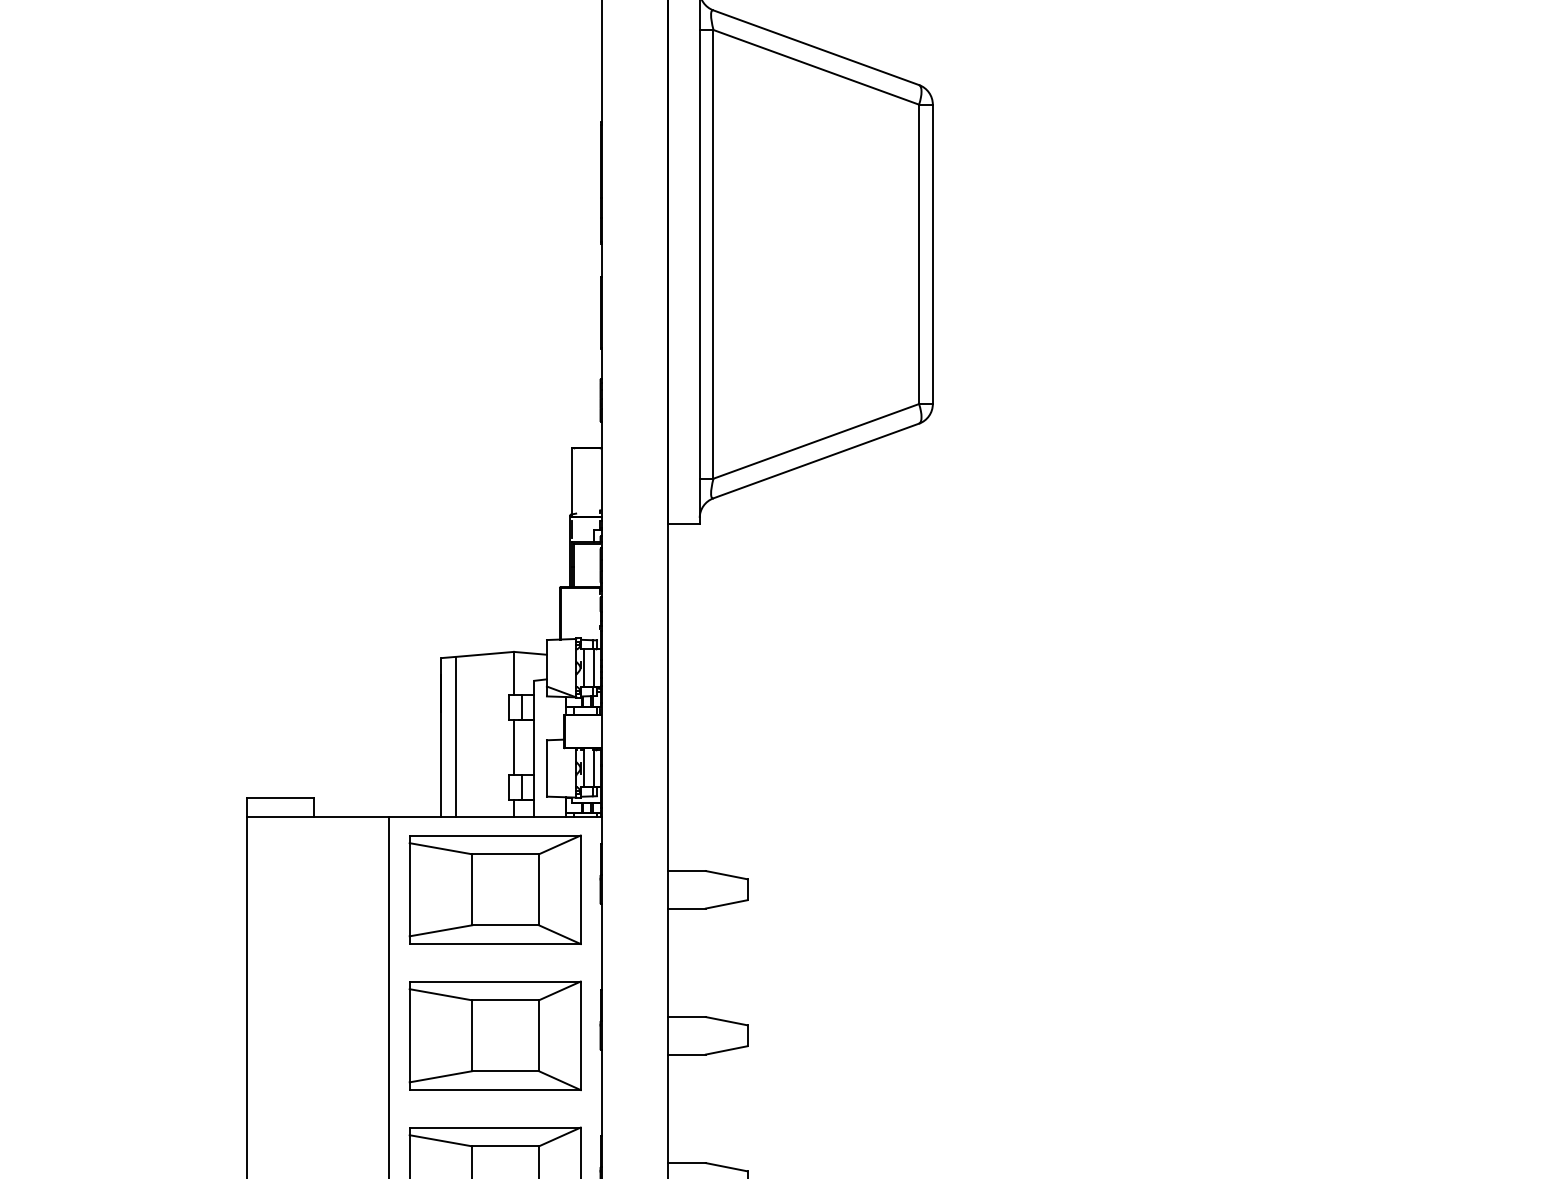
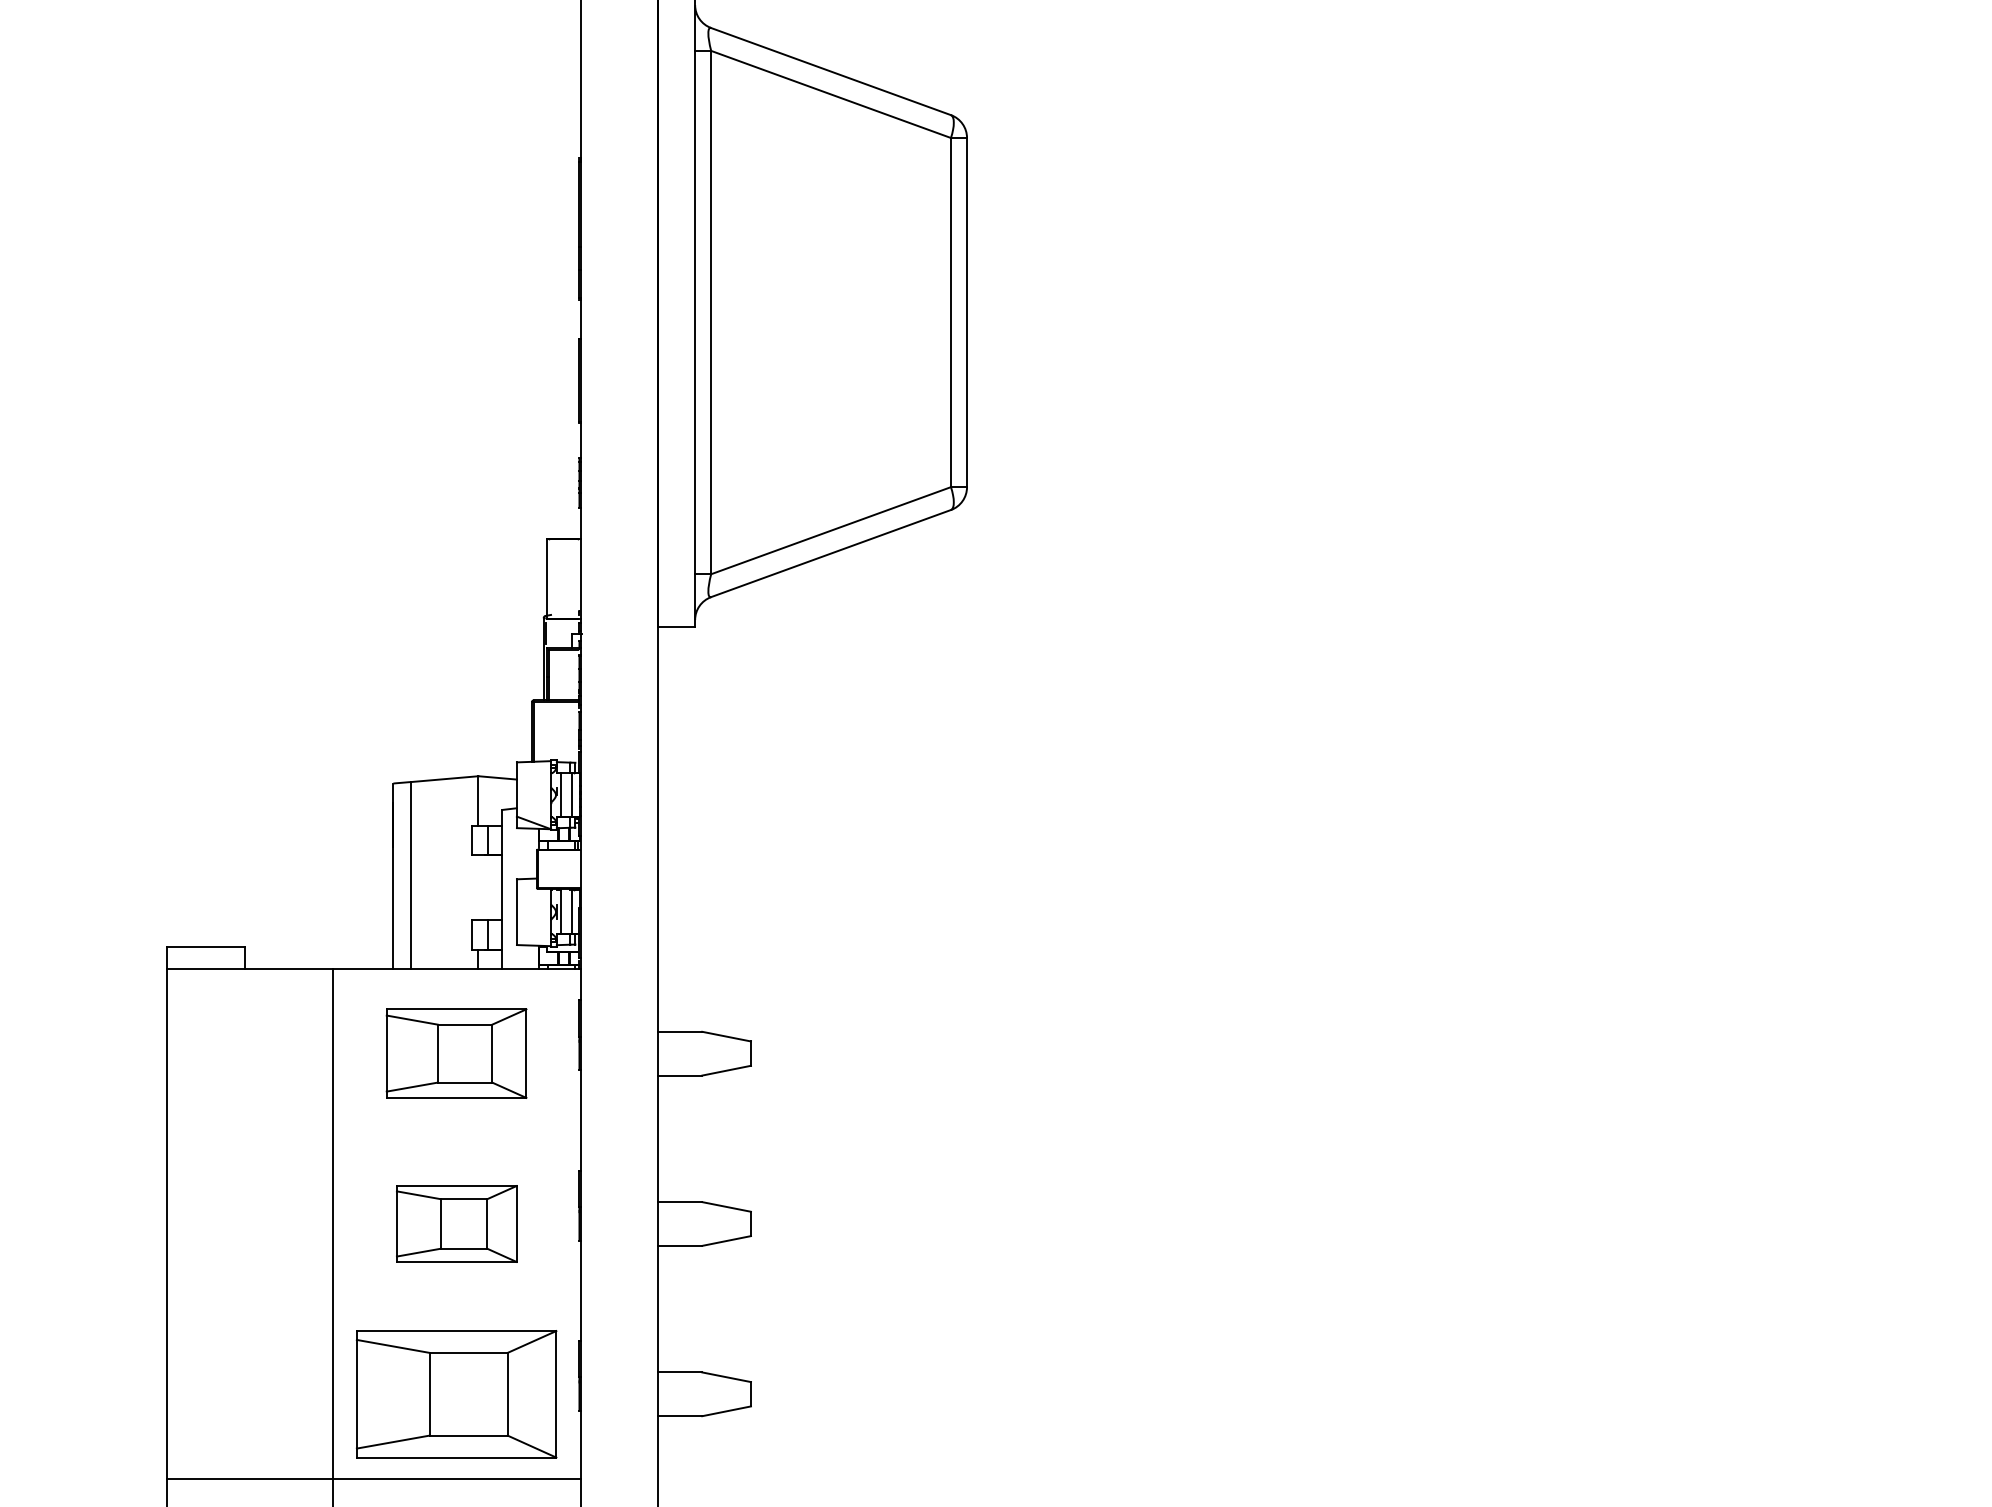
line: (513, 747) -> (478, 887), removed
part: (495, 889) -> (456, 1053), size x0.7
part: (495, 1035) -> (456, 1223), size x0.6

